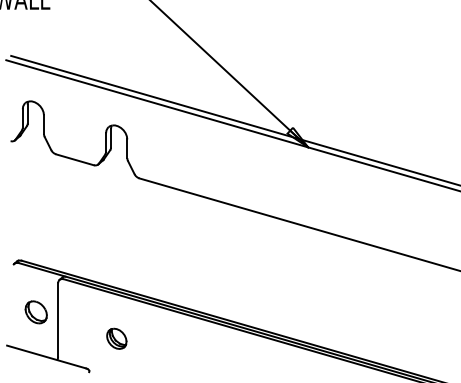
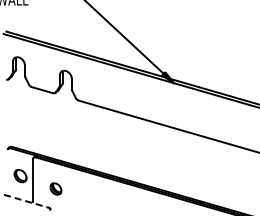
part: (116, 337) -> (55, 188), moved
line: (46, 357) -> (26, 201), solid -> dashed

